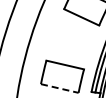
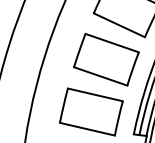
part: (72, 40) -> (105, 59), added
line: (60, 88) -> (88, 129), dashed -> solid

